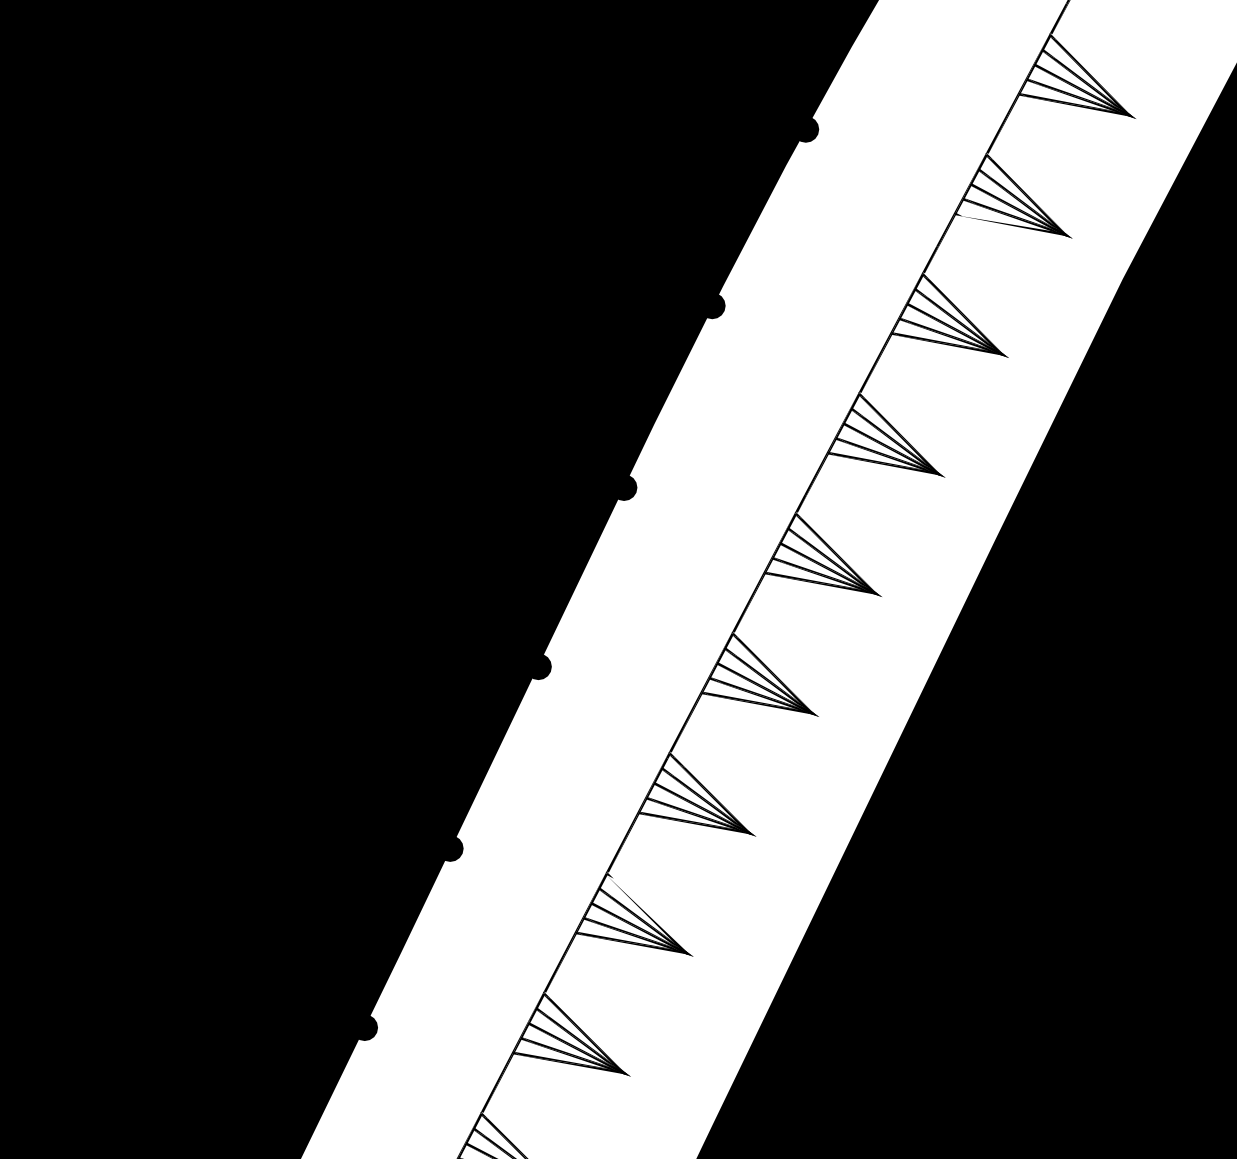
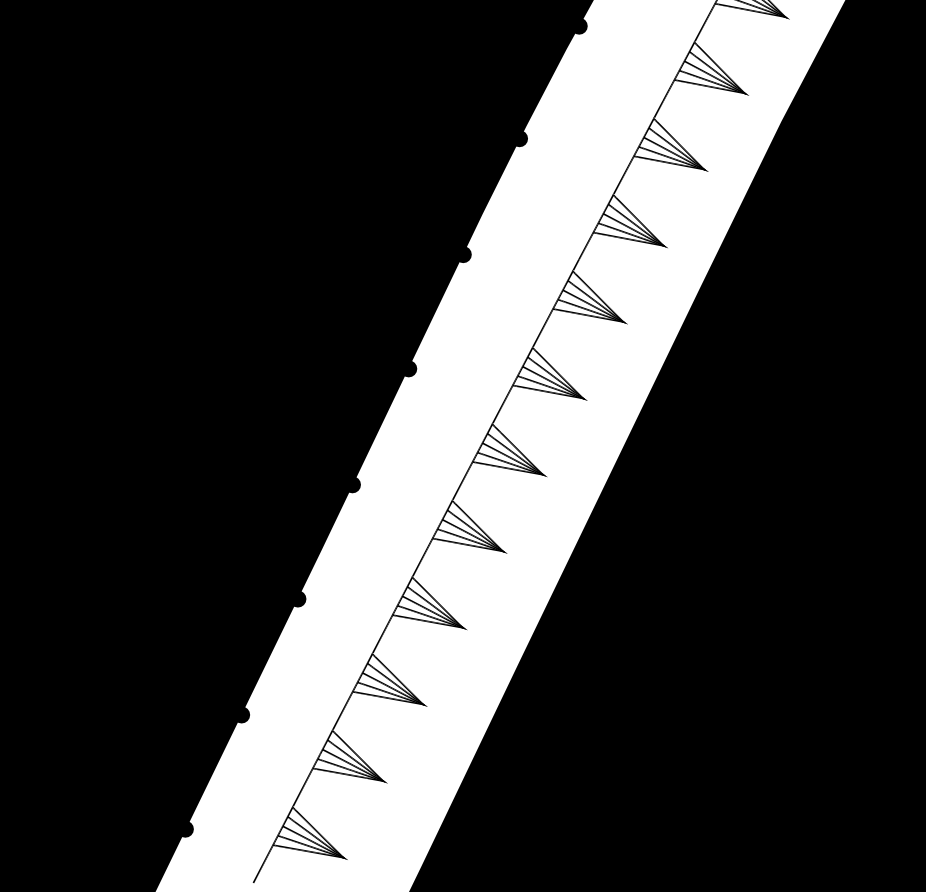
fill: (1010, 222) -> (709, 85), added
fill: (646, 912) -> (477, 525), added

